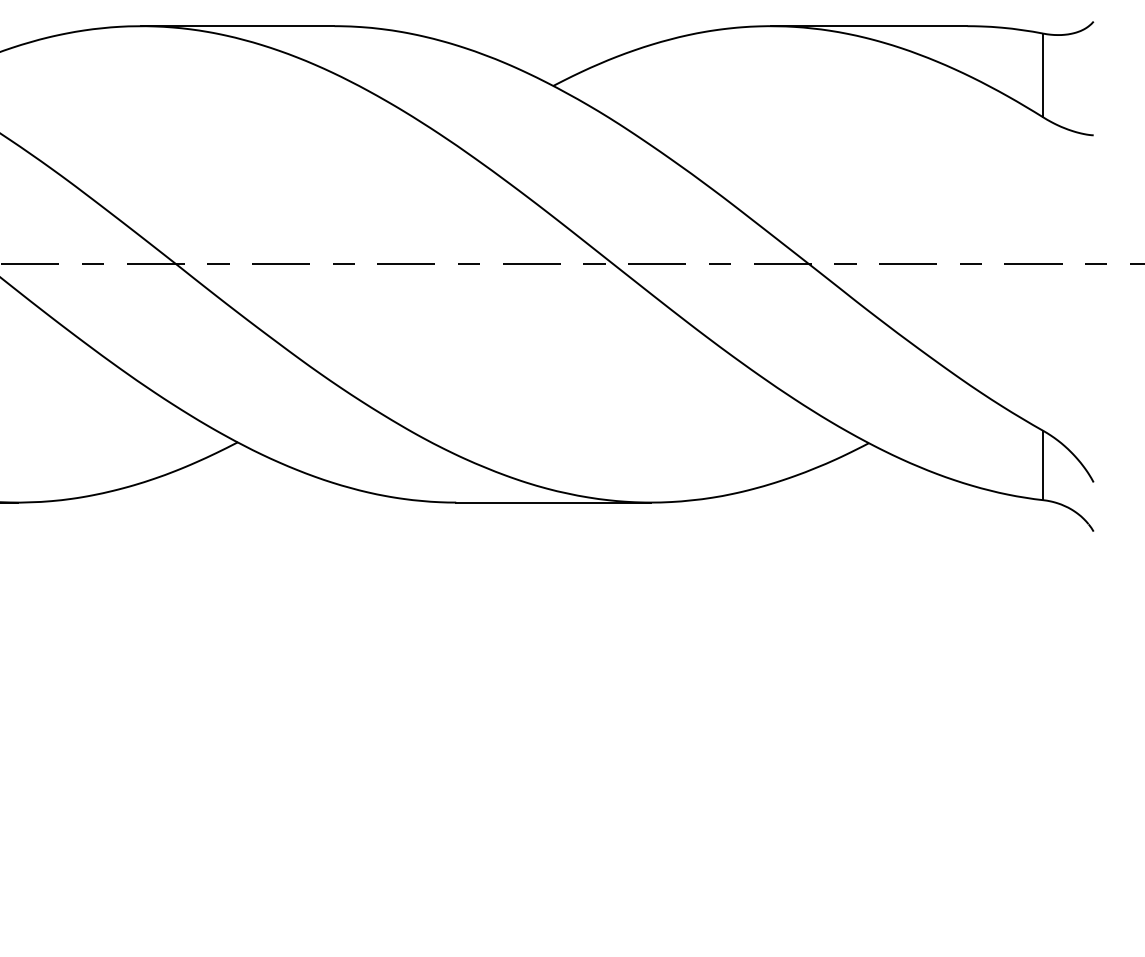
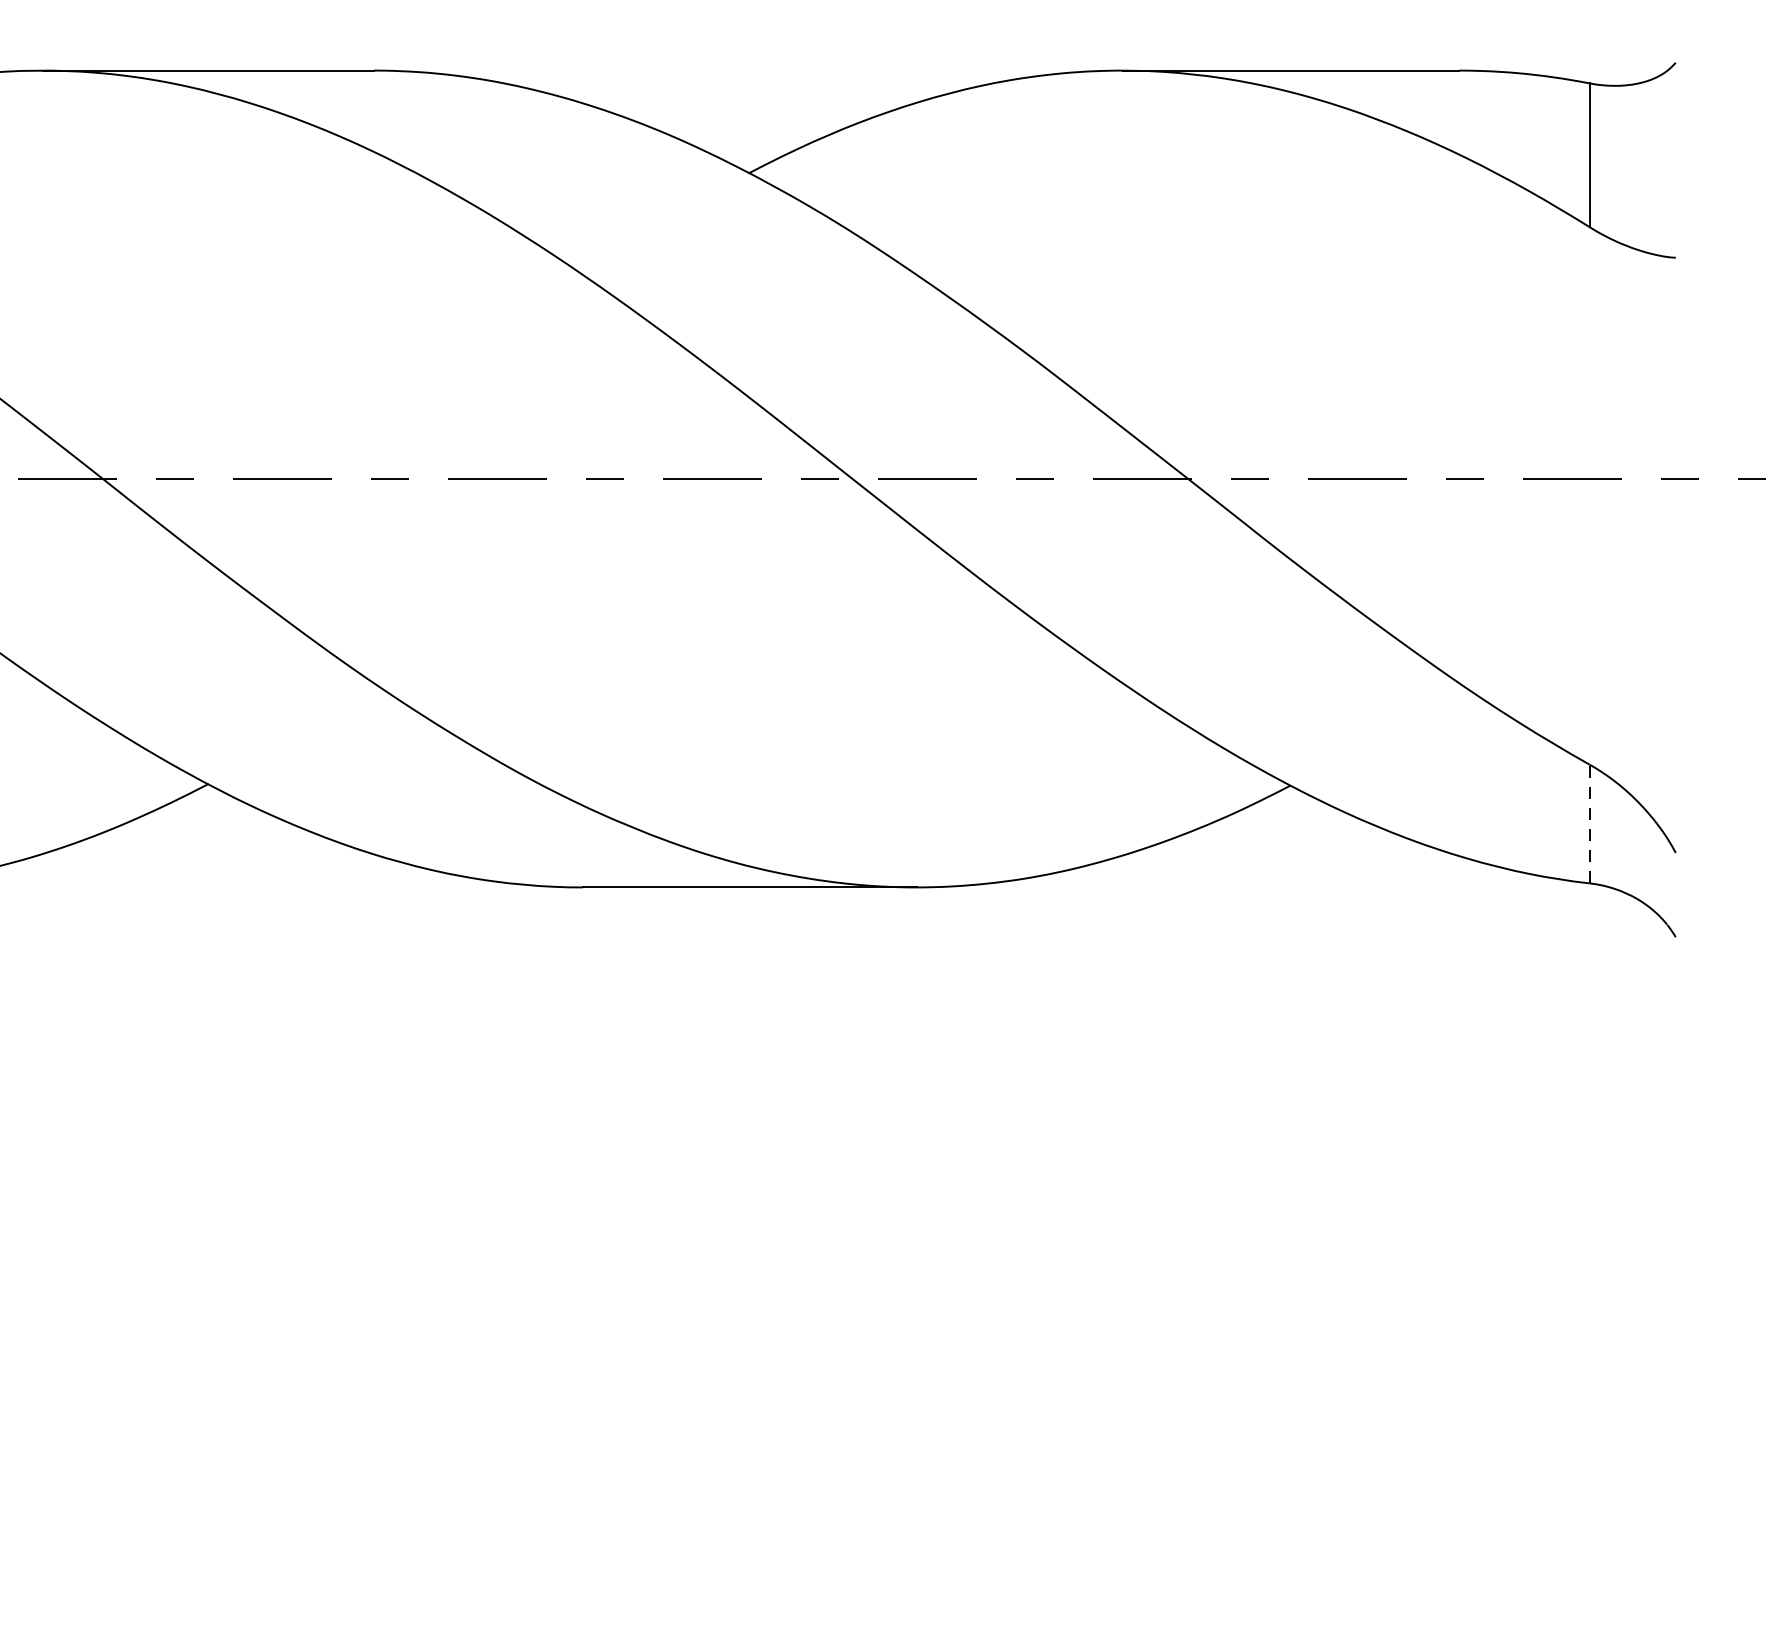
line: (1043, 465) -> (1589, 823), solid -> dashed

